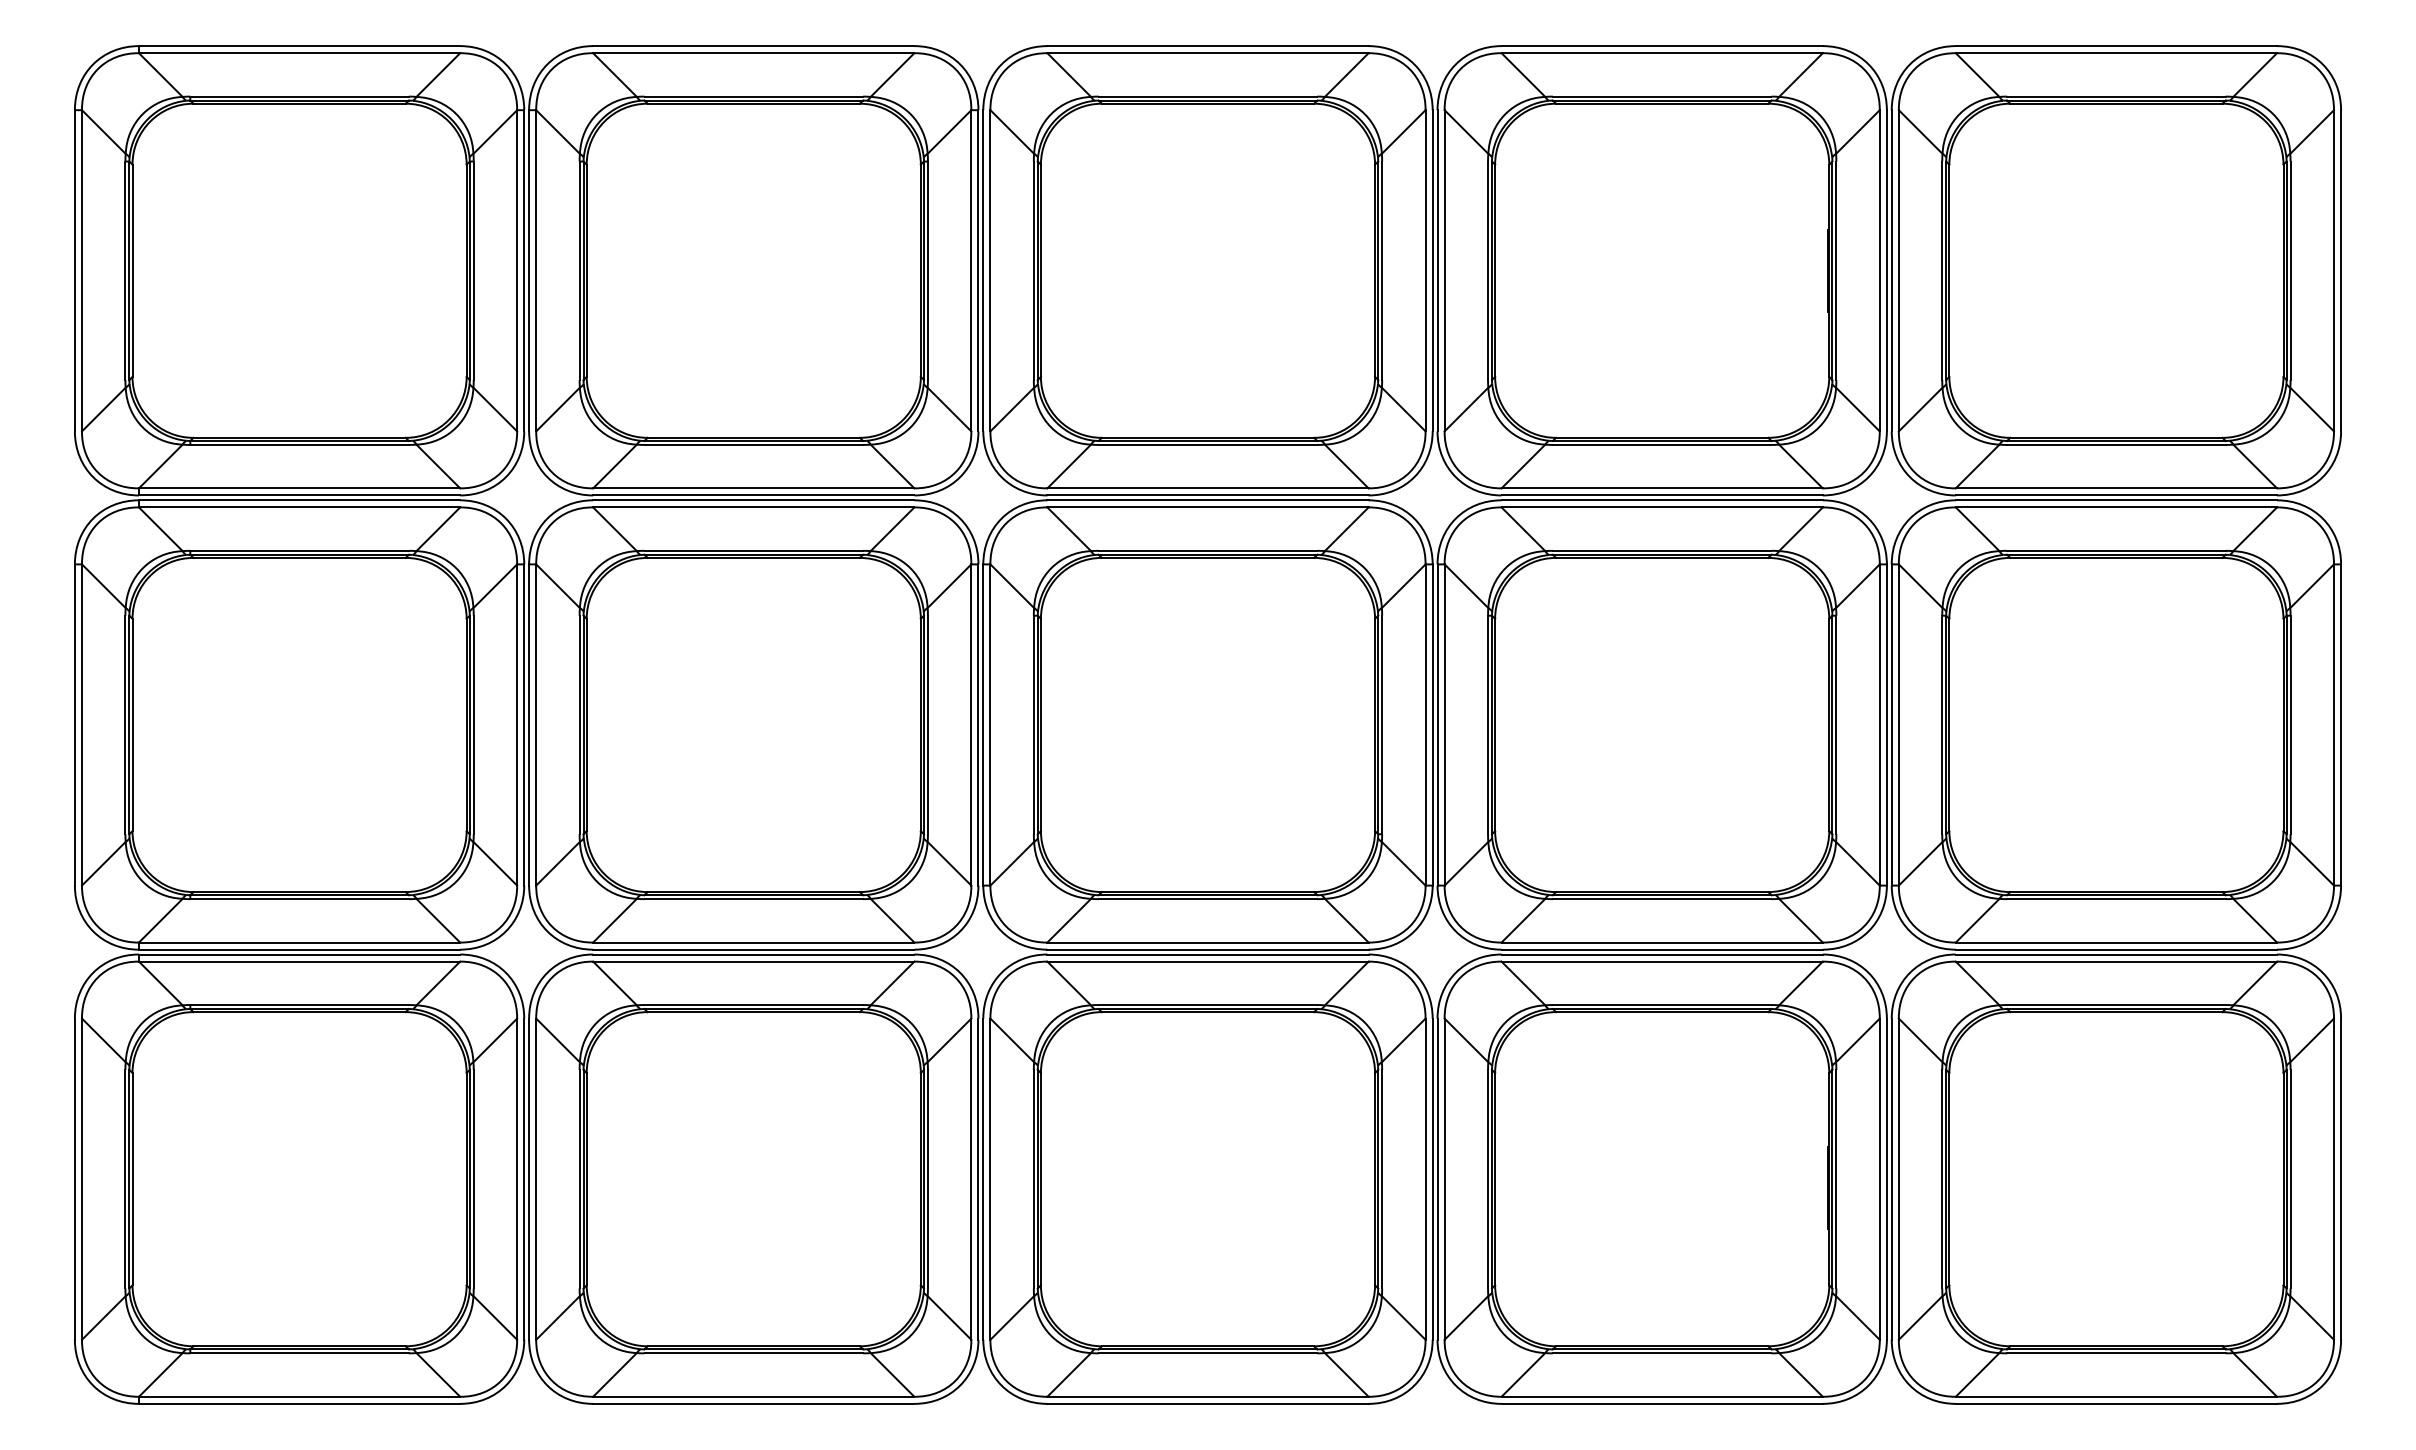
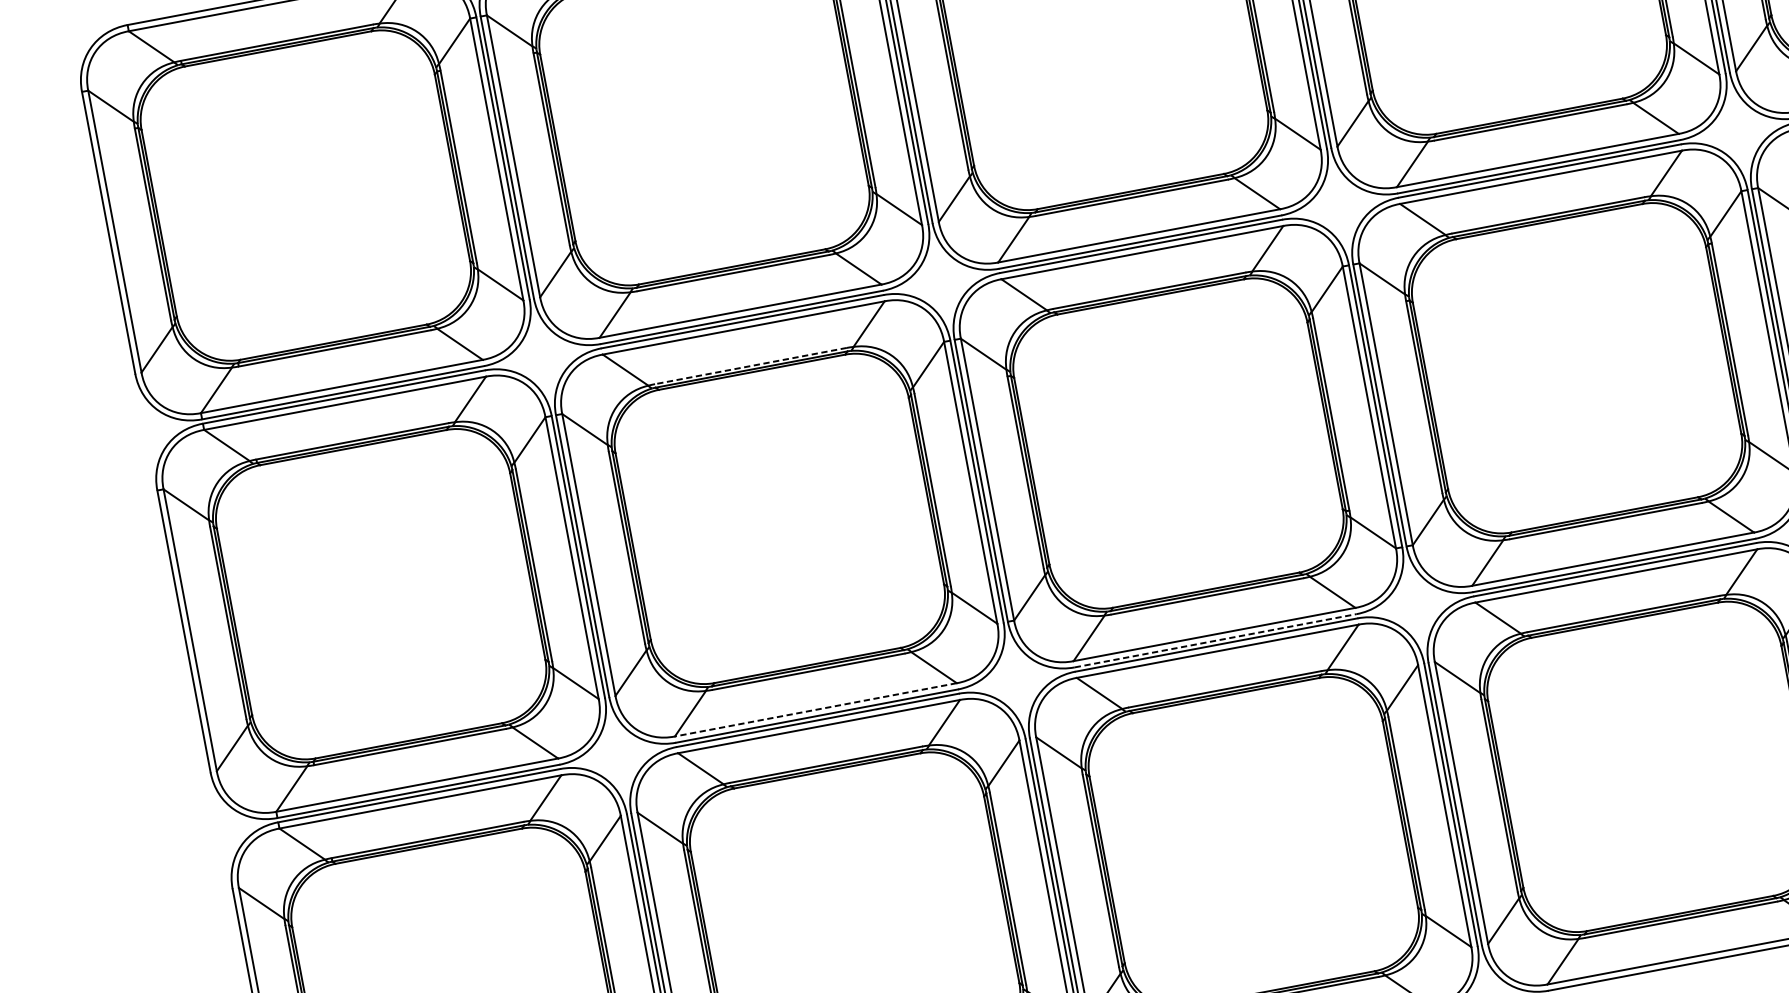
line: (753, 550) -> (750, 365), solid -> dashed
line: (753, 942) -> (815, 709), solid -> dashed
line: (1208, 949) -> (1216, 640), solid -> dashed

